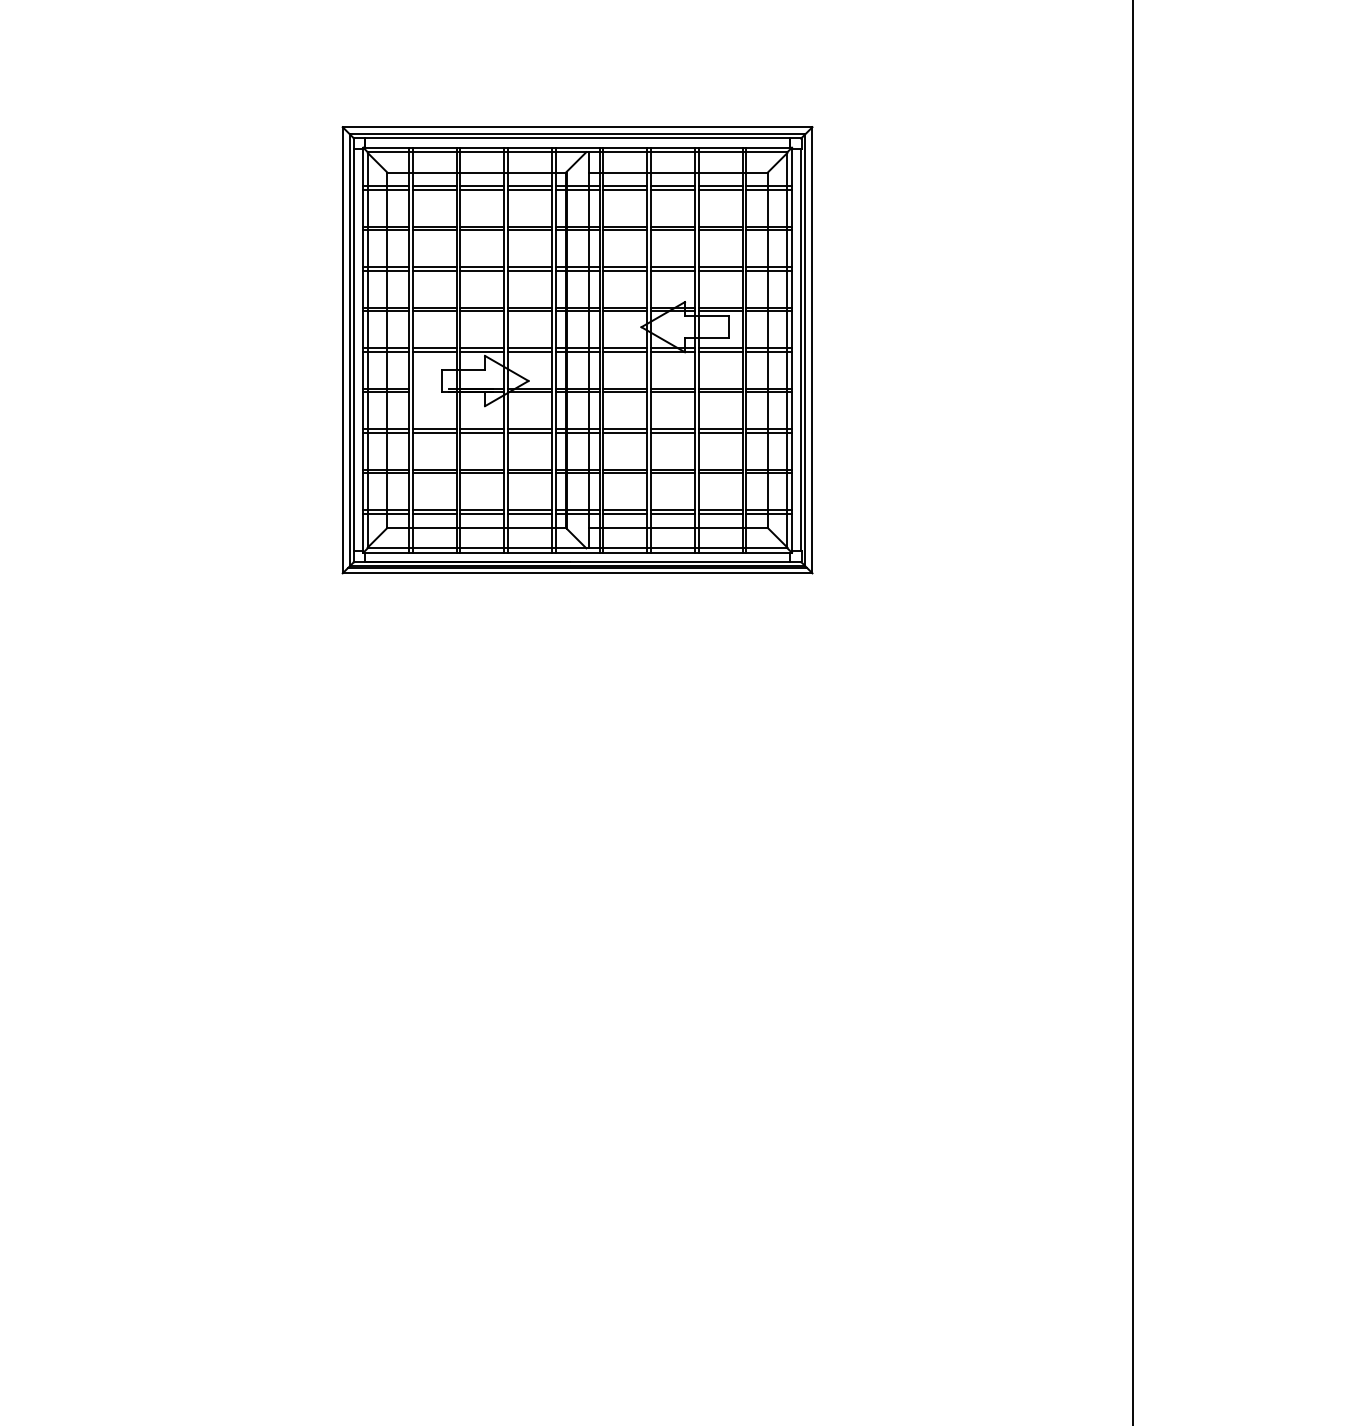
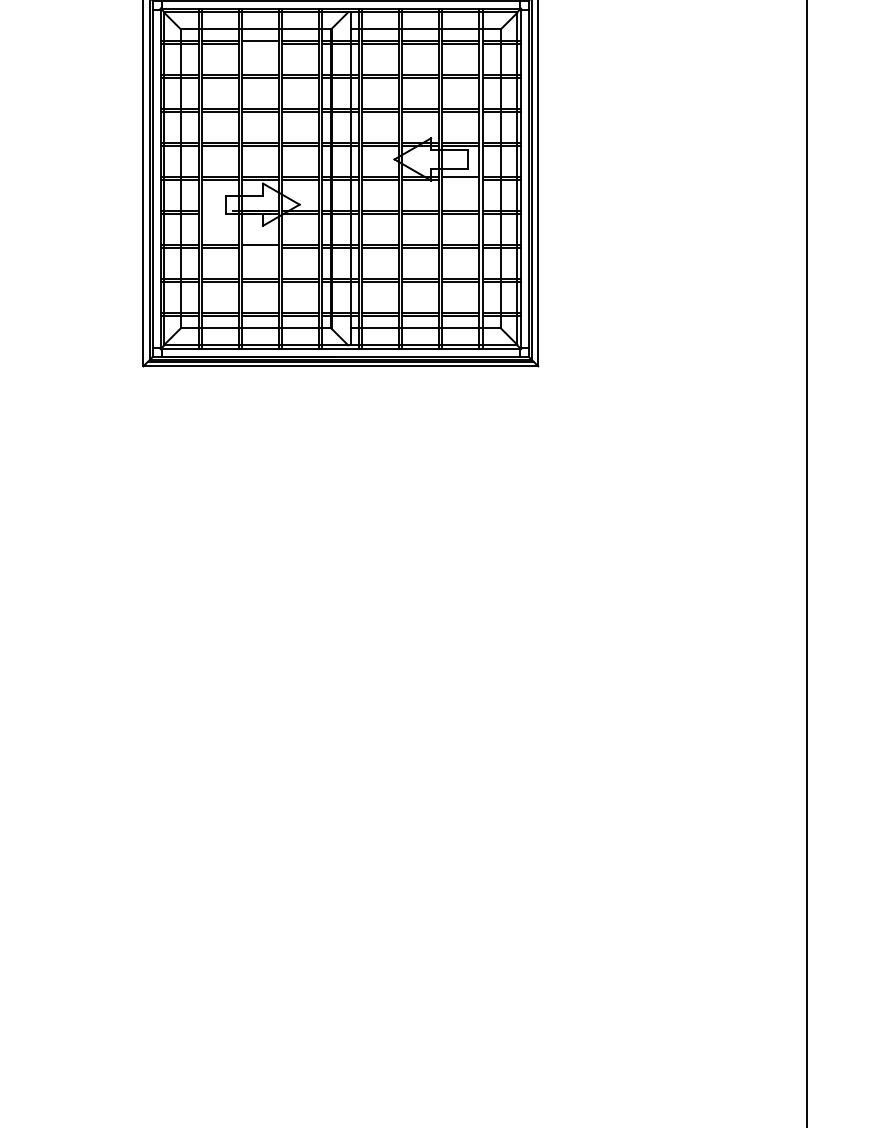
line: (482, 189) -> (260, 43), removed
line: (720, 351) -> (460, 179), removed
line: (482, 432) -> (260, 247), removed

